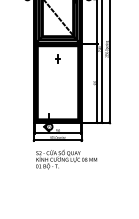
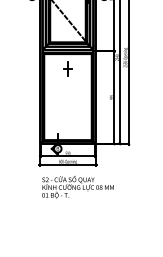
part: (57, 59) -> (67, 69), size x1.6

